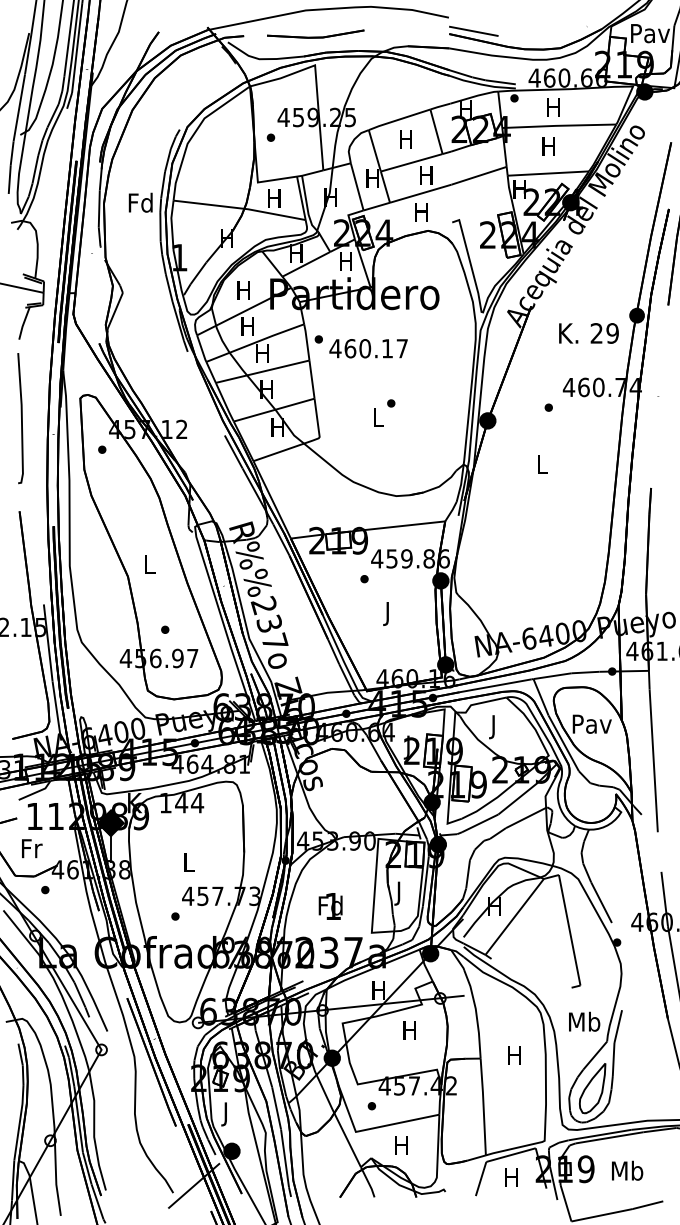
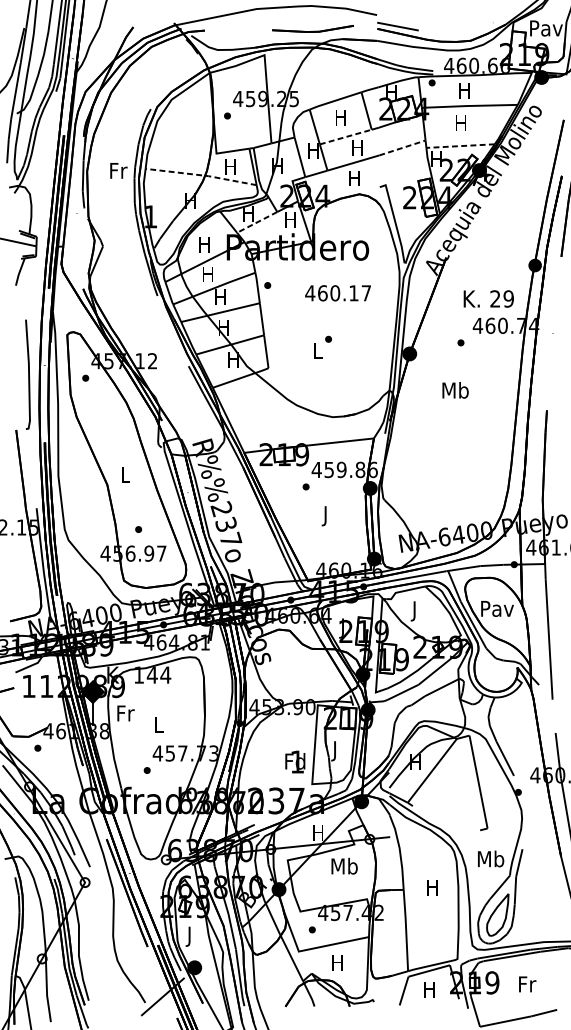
part: (315, 33) -> (312, 28), moved
line: (412, 162) -> (346, 136), solid -> dashed
line: (548, 173) -> (460, 146), solid -> dashed
line: (479, 175) -> (402, 147), solid -> dashed
text: (140, 202) -> (117, 170), Fd -> Fr
line: (240, 208) -> (201, 175), solid -> dashed
line: (306, 264) -> (257, 222), solid -> dashed
text: (588, 333) -> (488, 299), moved
text: (368, 348) -> (338, 293), moved
line: (21, 418) -> (28, 374), moved
text: (542, 464) -> (455, 390), L -> Mb
text: (32, 848) -> (126, 713), moved
text: (330, 906) -> (295, 762), moved
text: (409, 1030) -> (343, 866), H -> Mb
text: (627, 1170) -> (527, 983), Mb -> Fr

